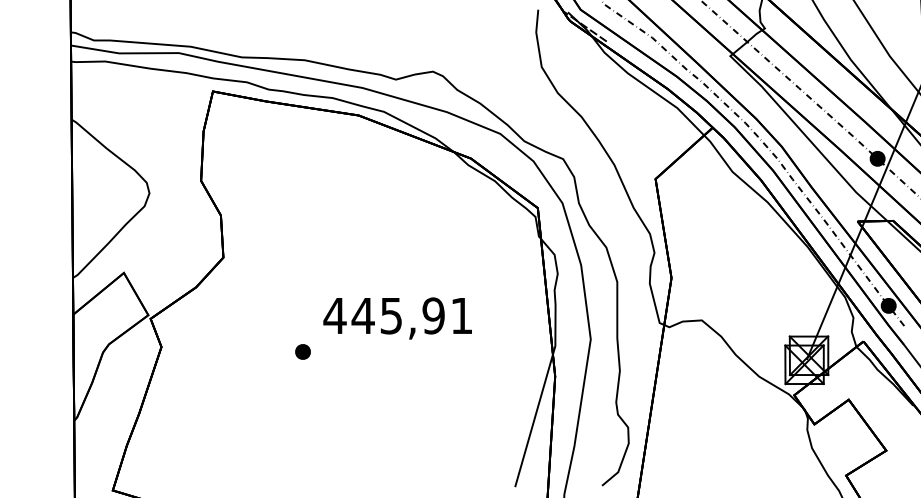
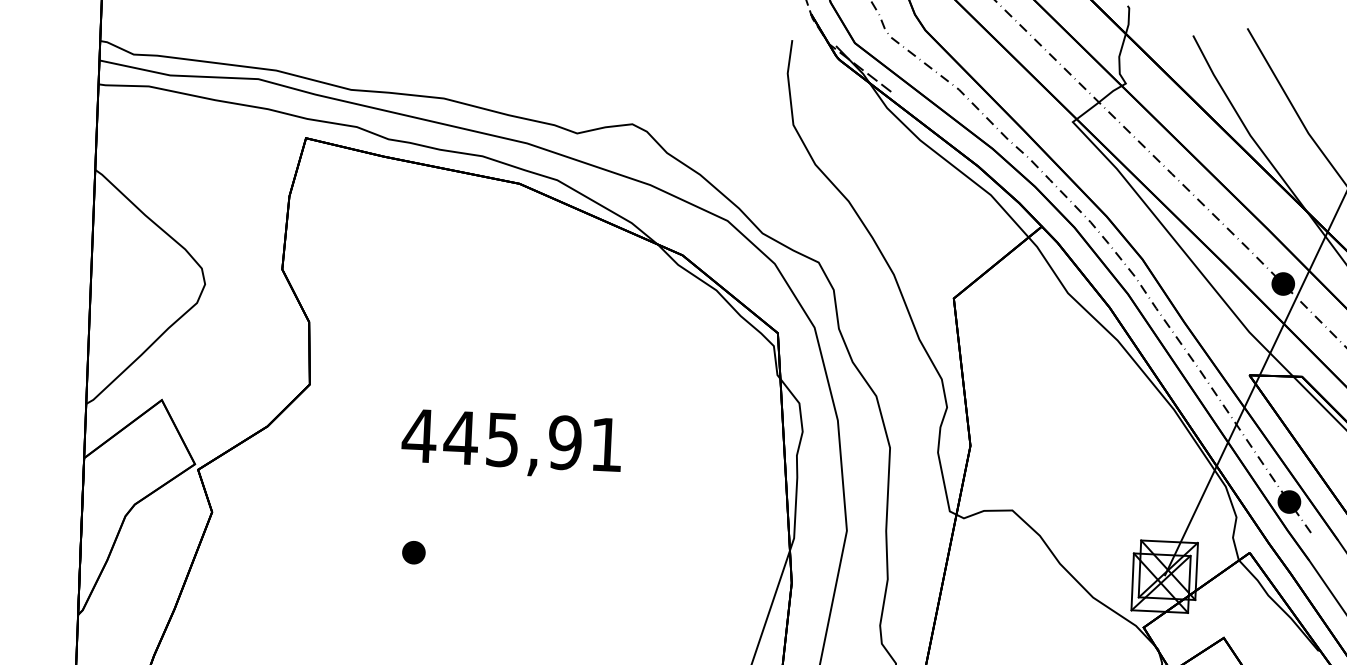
text: (397, 318) -> (511, 444), moved
part: (302, 351) -> (413, 551), moved

